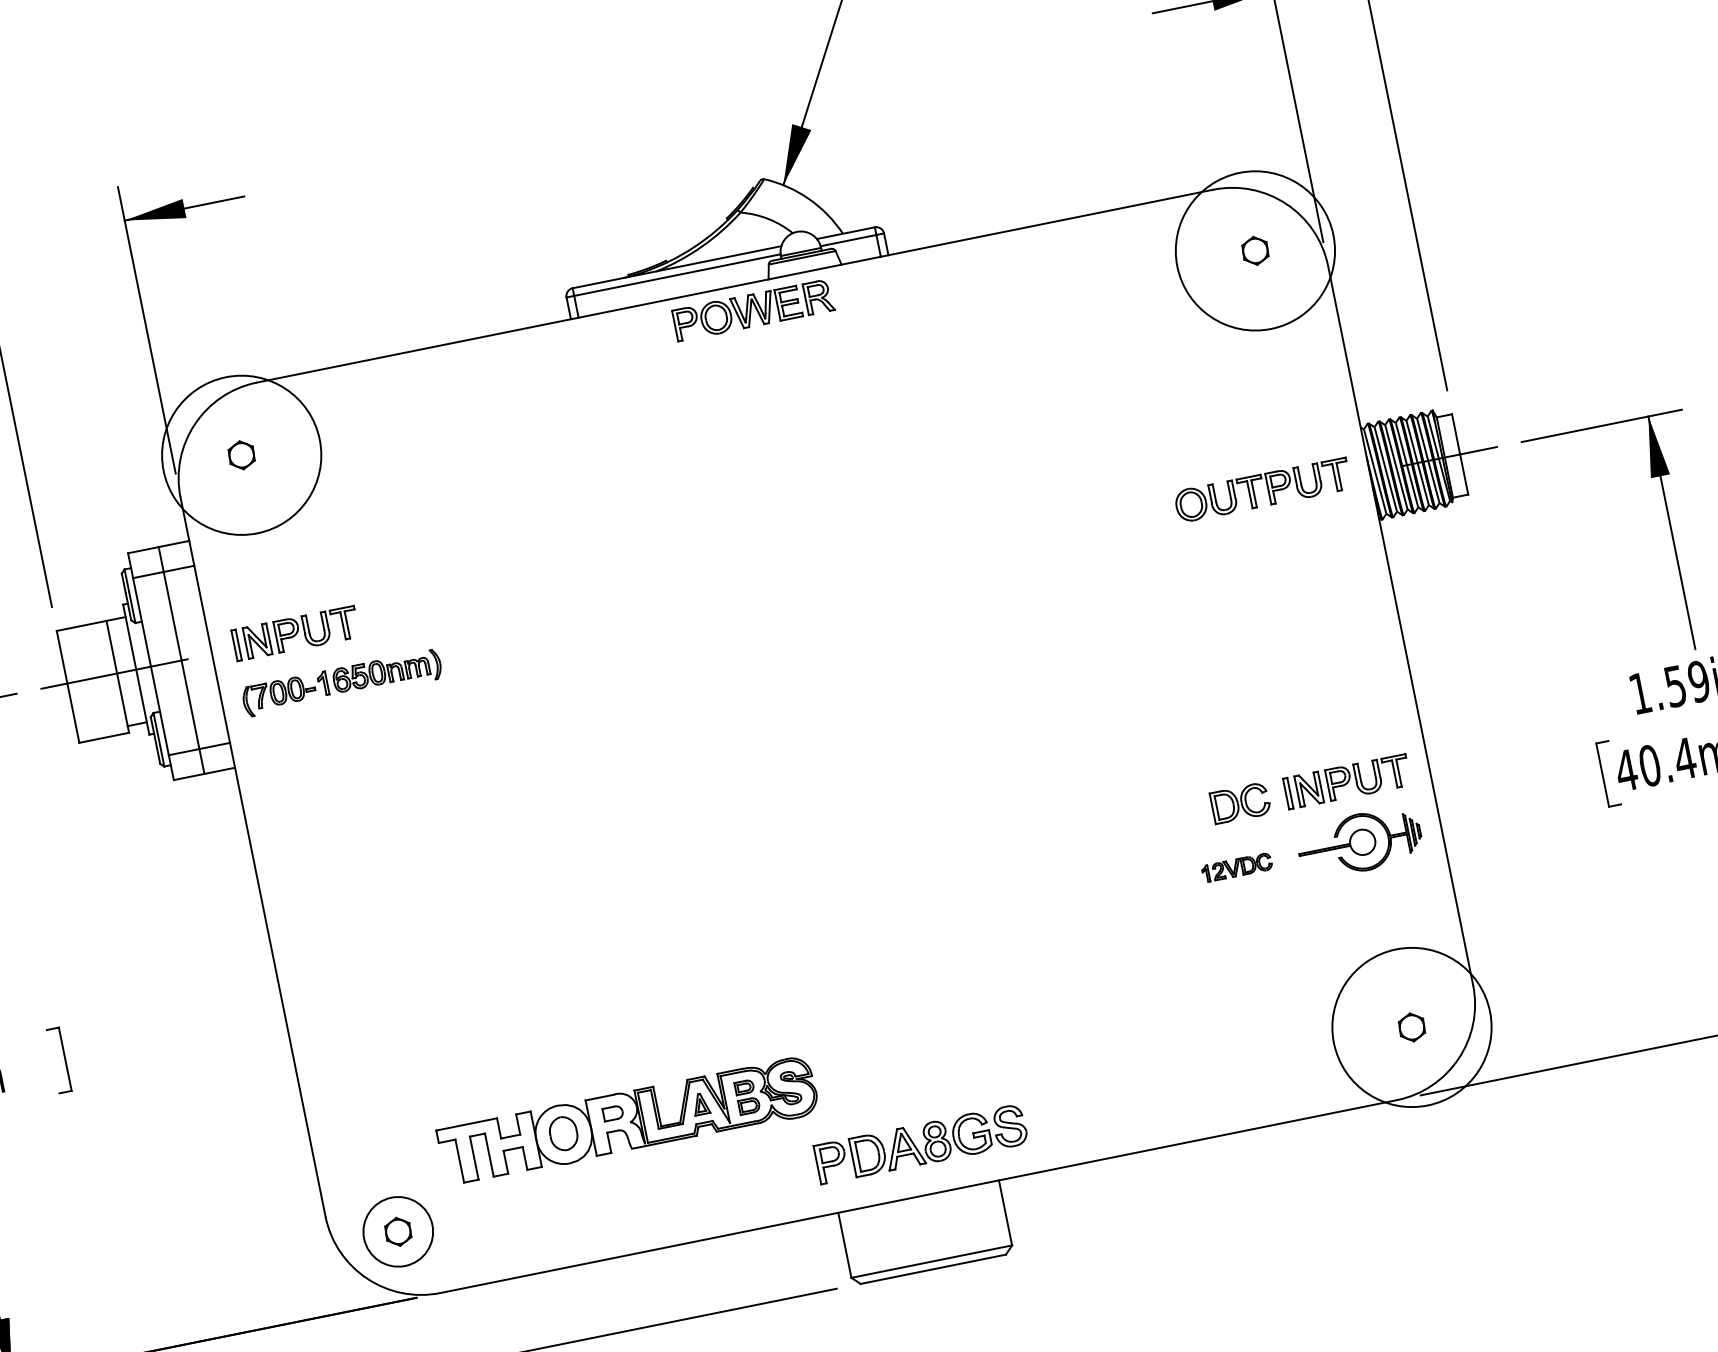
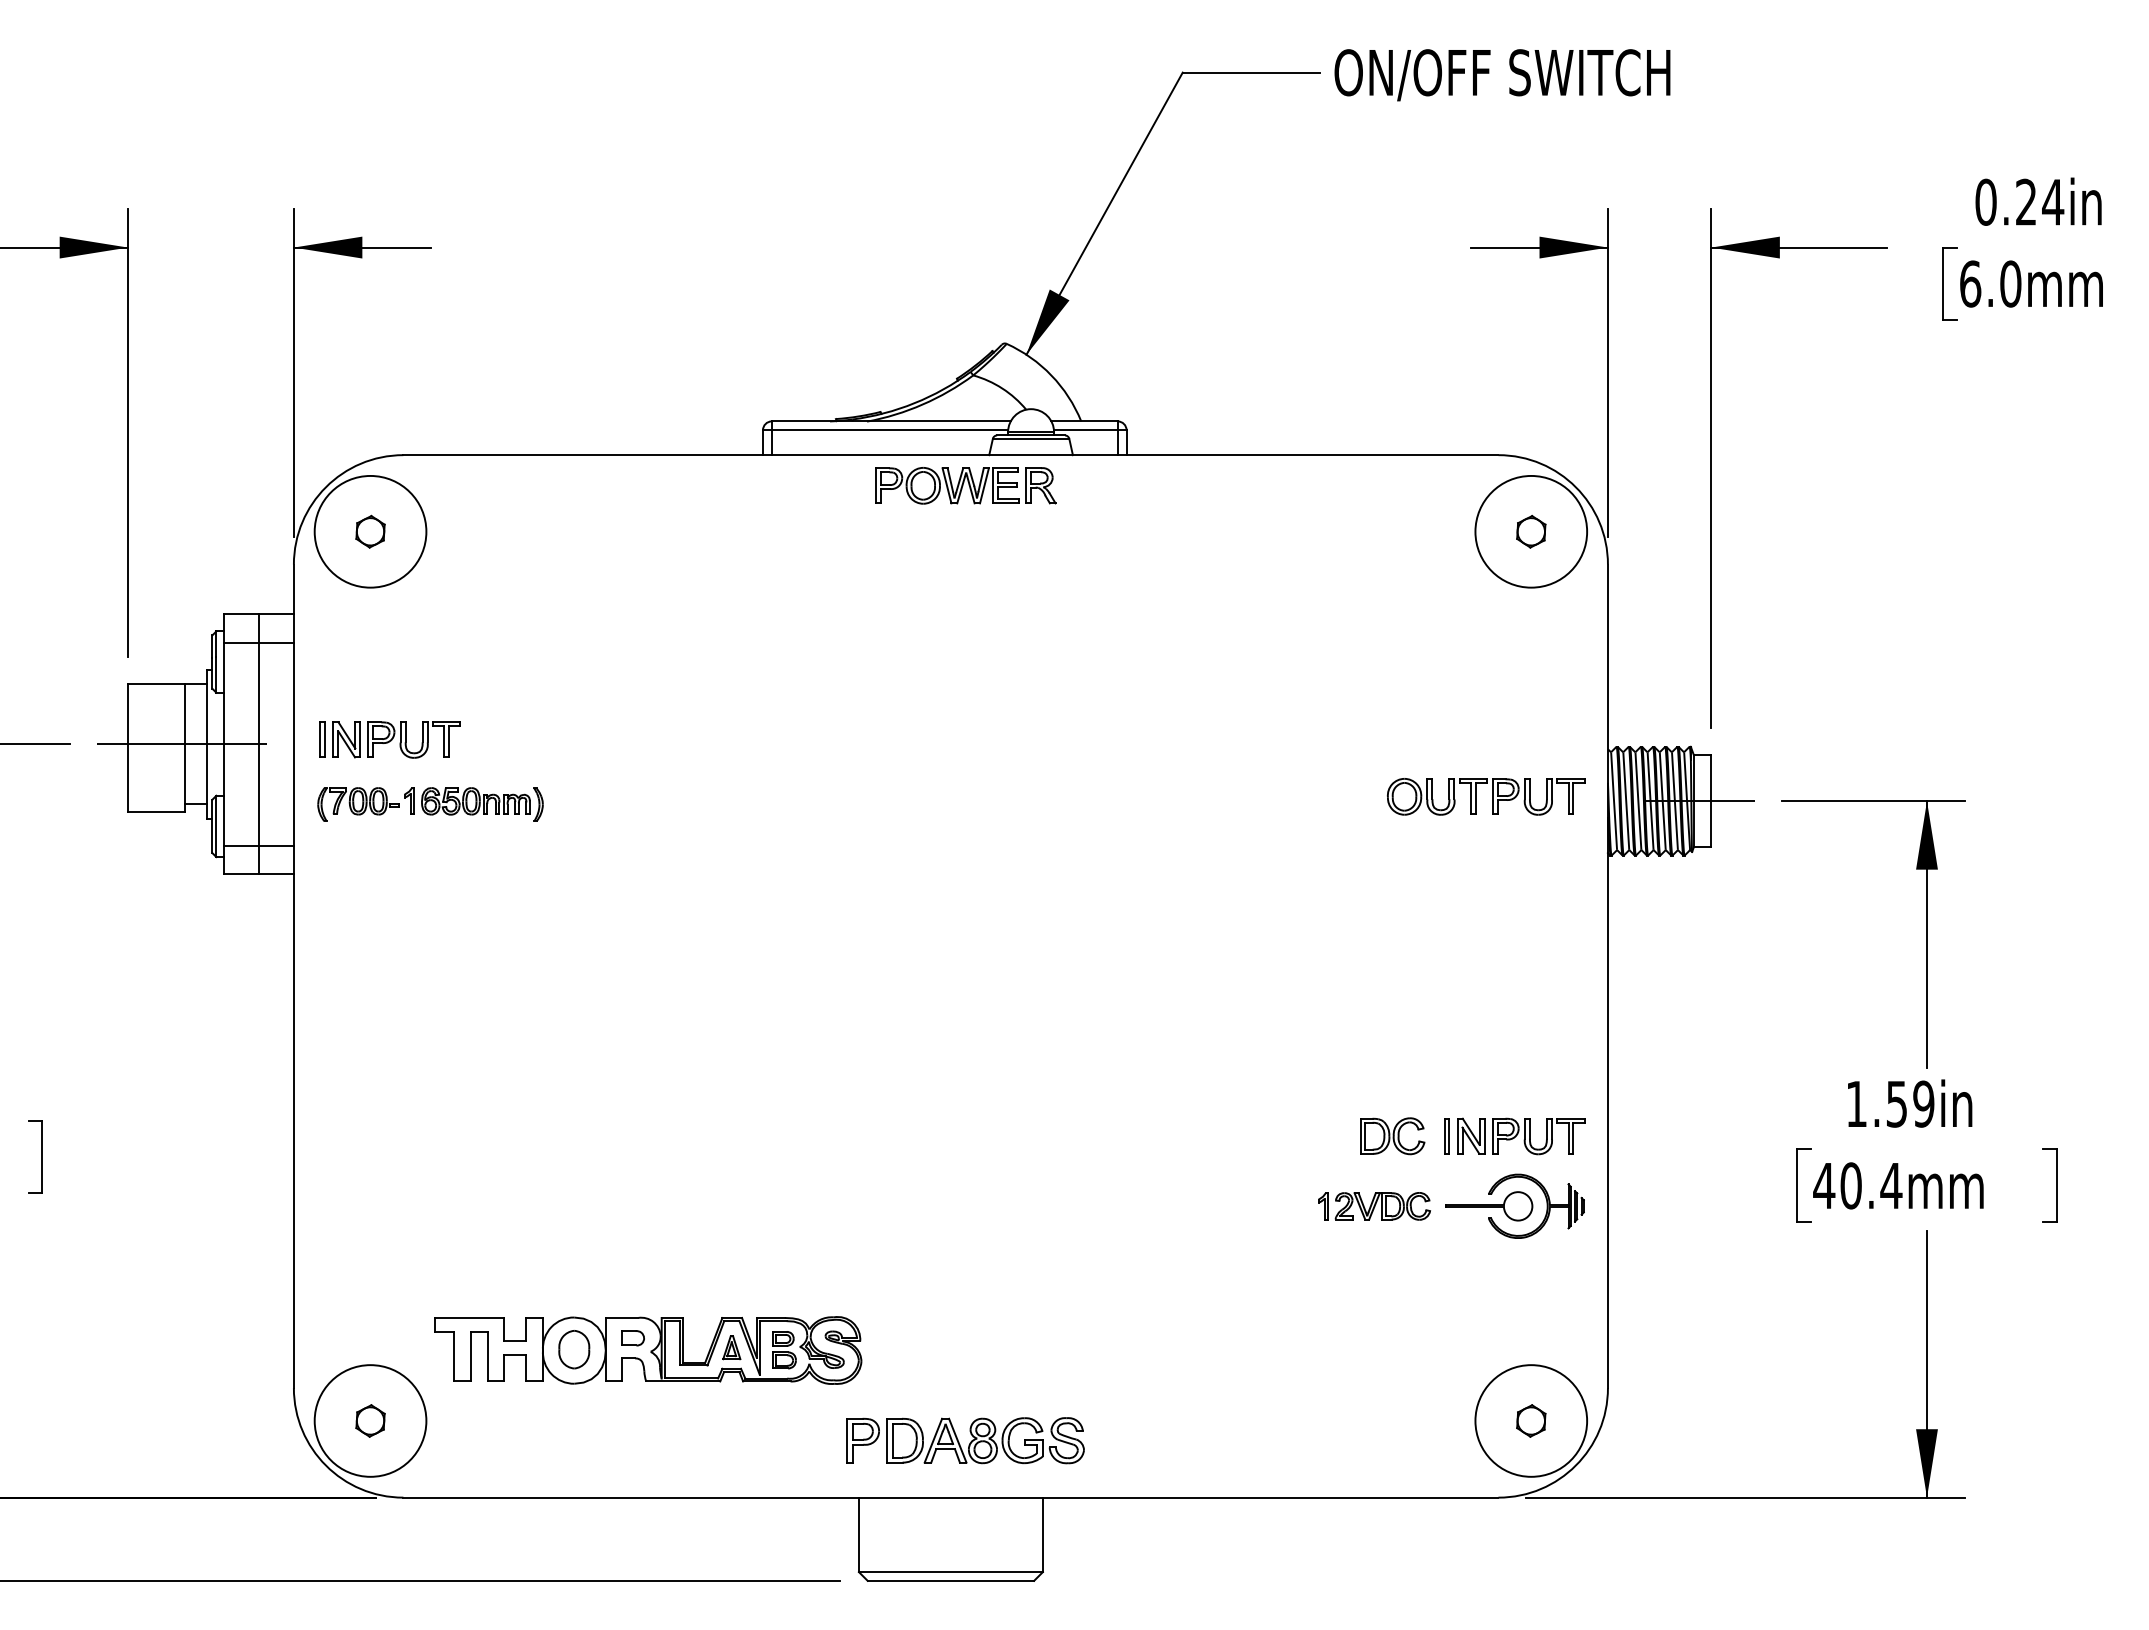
circle: (1255, 250) -> (1531, 531), size x0.62
circle: (241, 455) -> (370, 531), size x0.62
part: (1237, 867) -> (1374, 1206), size x1.43
circle: (1412, 1026) -> (1531, 1420), size x0.62
circle: (398, 1231) -> (370, 1420), size x1.43

